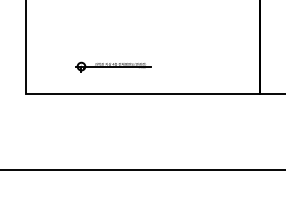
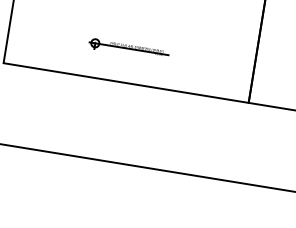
part: (113, 66) -> (128, 48), moved

